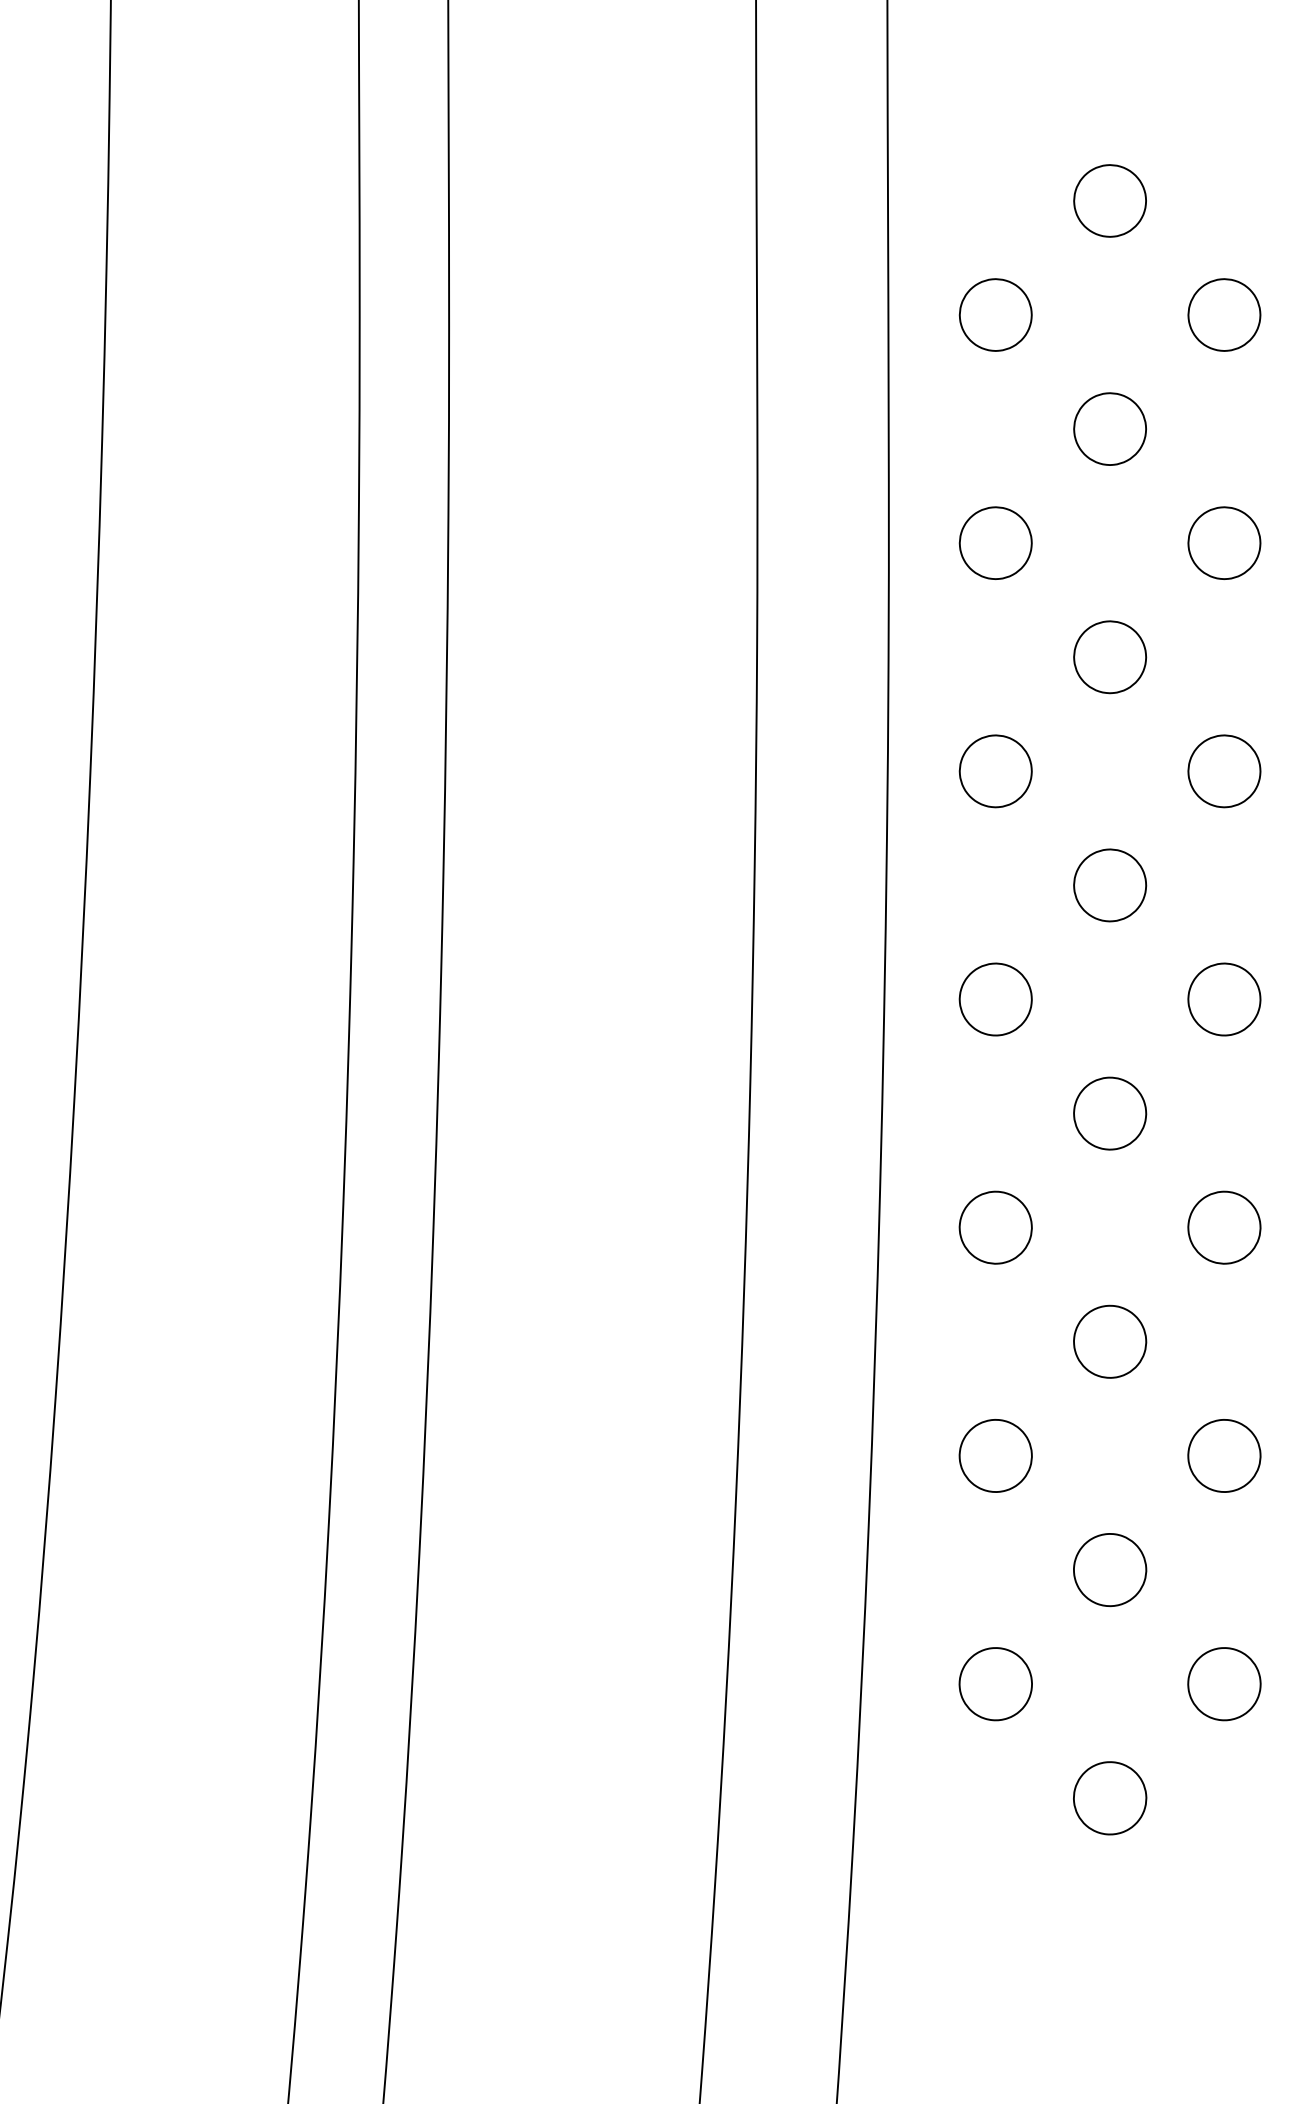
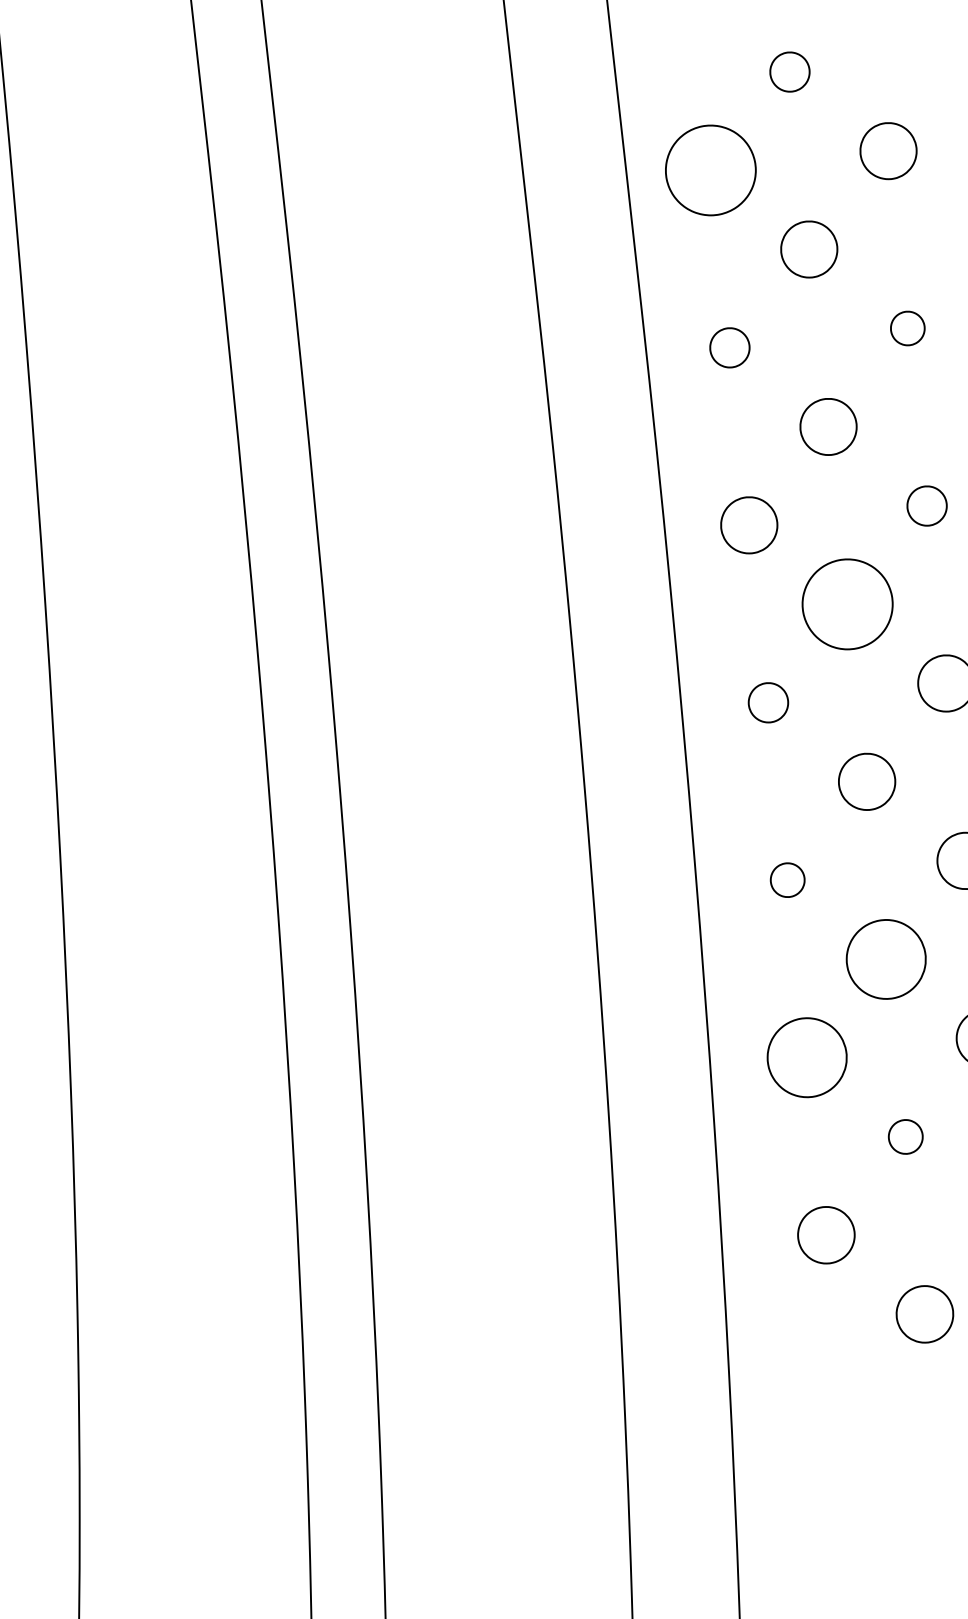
part: (1109, 200) -> (789, 71), size x0.7
part: (995, 314) -> (710, 170), size x1.6
part: (995, 542) -> (729, 347), size x0.7
part: (1224, 542) -> (907, 328), size x0.6
part: (1224, 771) -> (927, 506), size x0.7
part: (1110, 885) -> (848, 604), size x1.6
part: (995, 999) -> (768, 702), size x0.7
part: (995, 1227) -> (787, 880), size x0.6
part: (1110, 1341) -> (886, 959), size x1.4
part: (995, 1455) -> (806, 1057), size x1.4
part: (1110, 1570) -> (905, 1137), size x0.6

